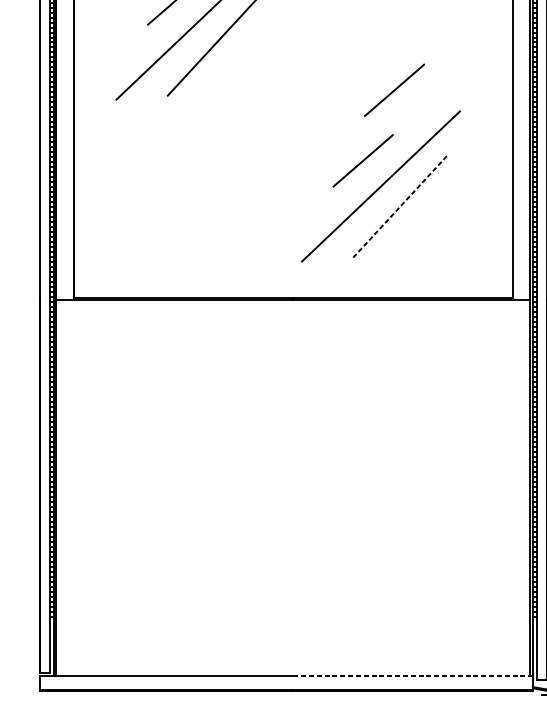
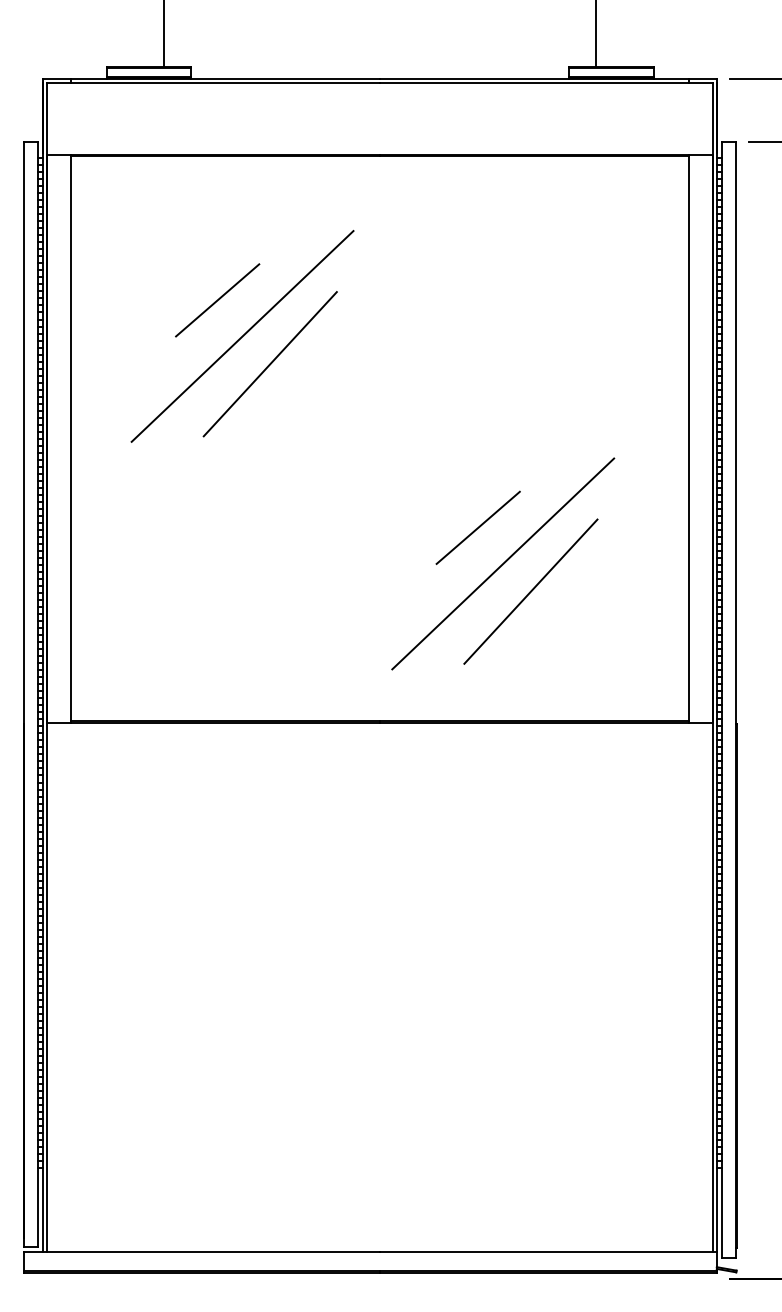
line: (393, 90) -> (521, 428), removed
line: (401, 206) -> (531, 591), dashed -> solid
line: (413, 675) -> (548, 1251), dashed -> solid

